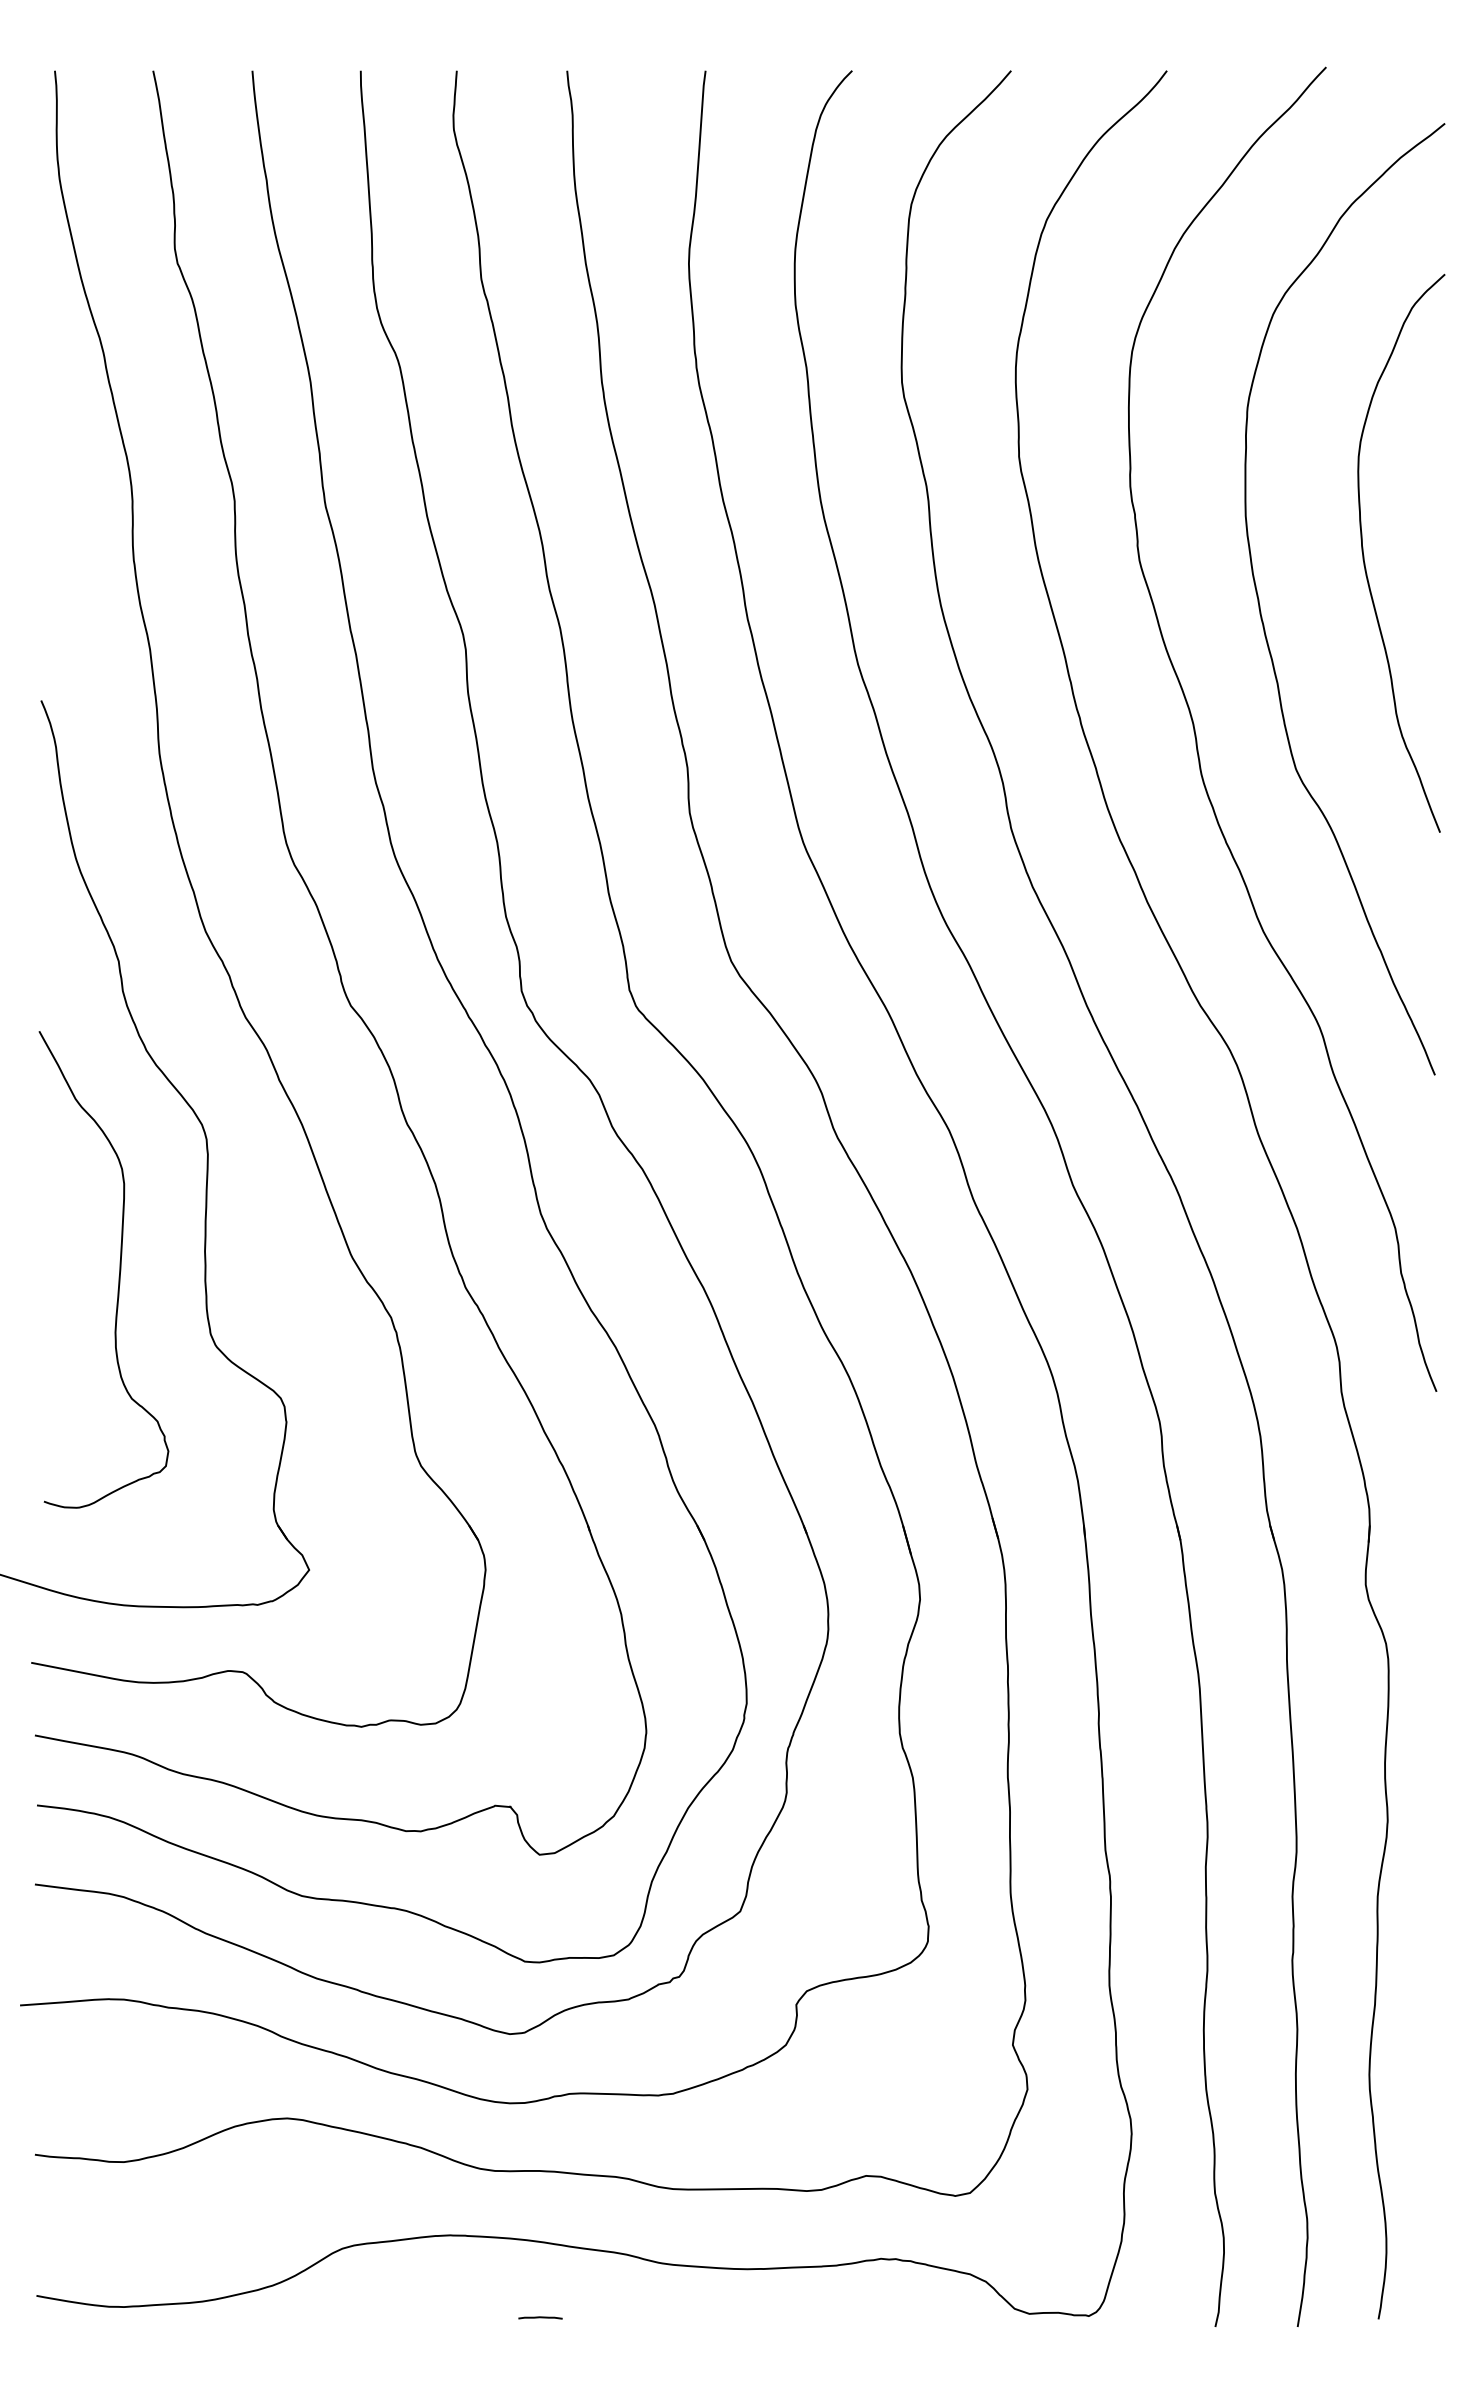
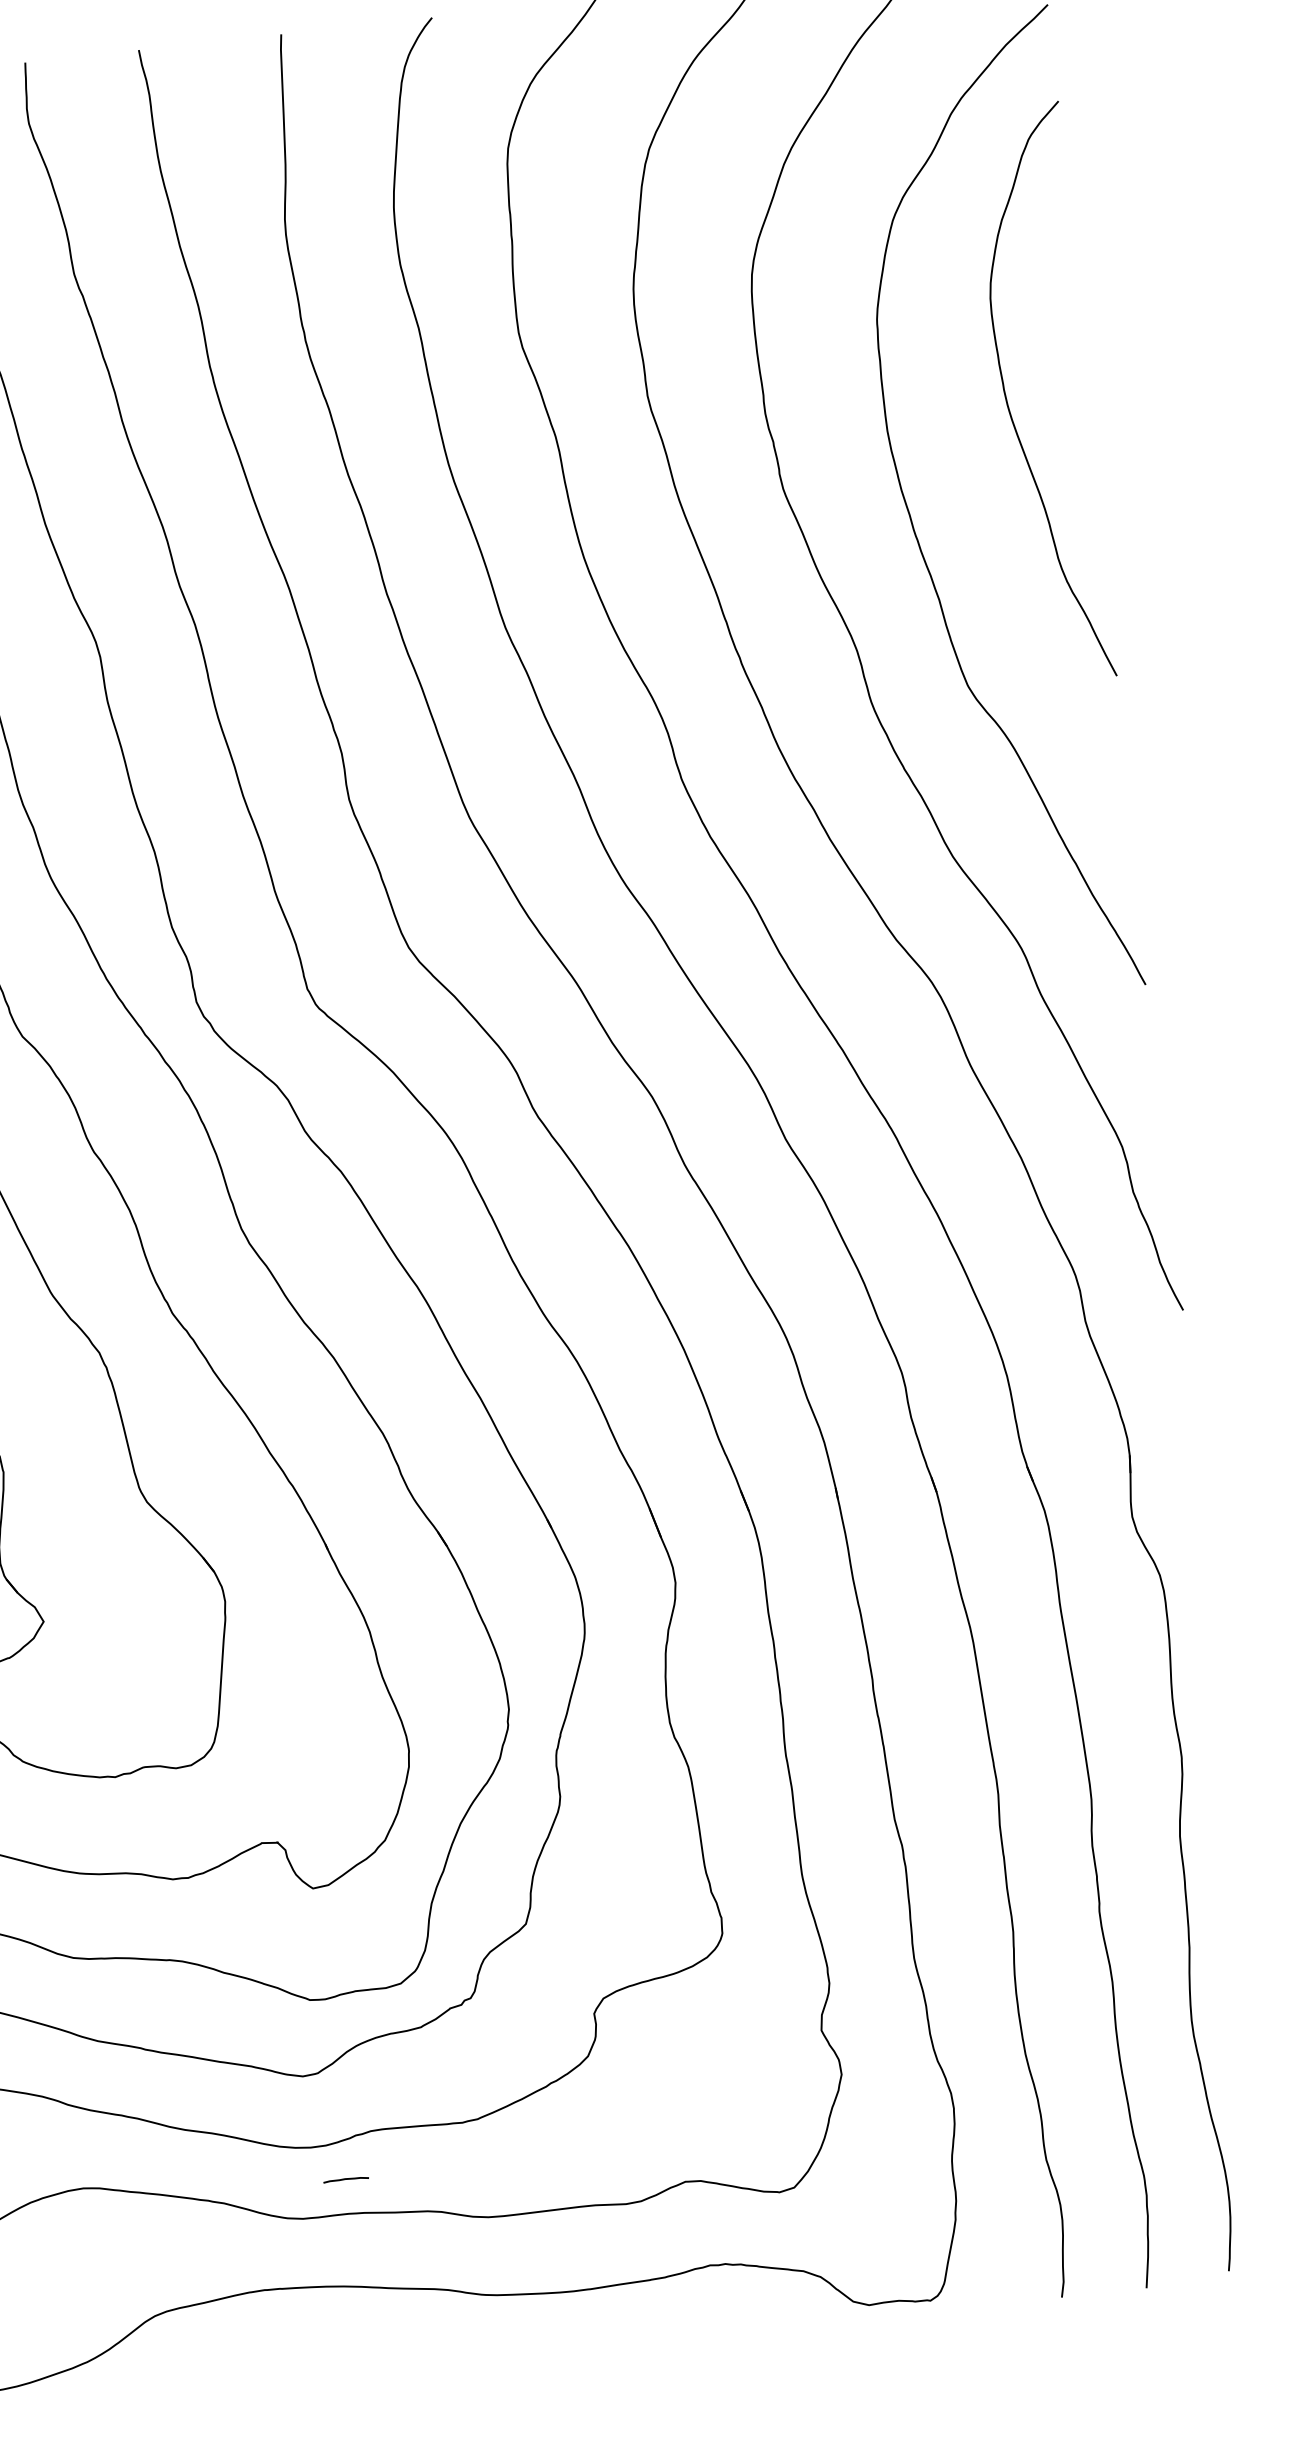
curve: (1364, 555) -> (1007, 399), moved
line: (540, 2317) -> (346, 2179), moved

